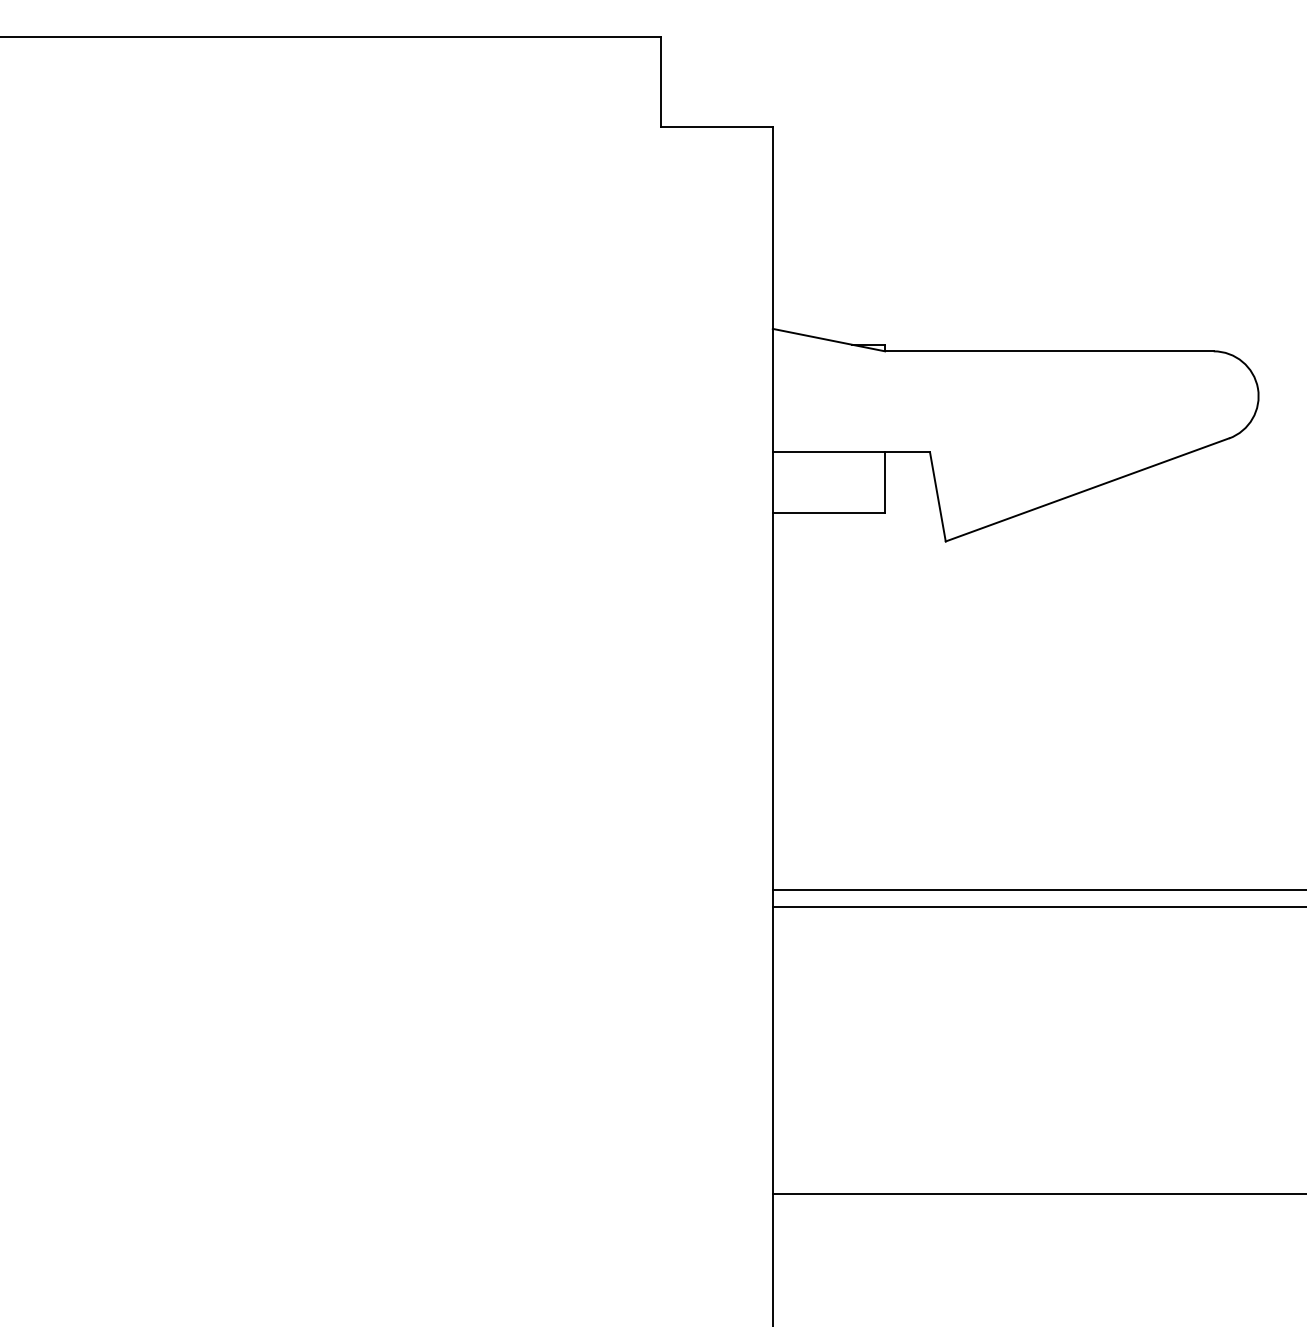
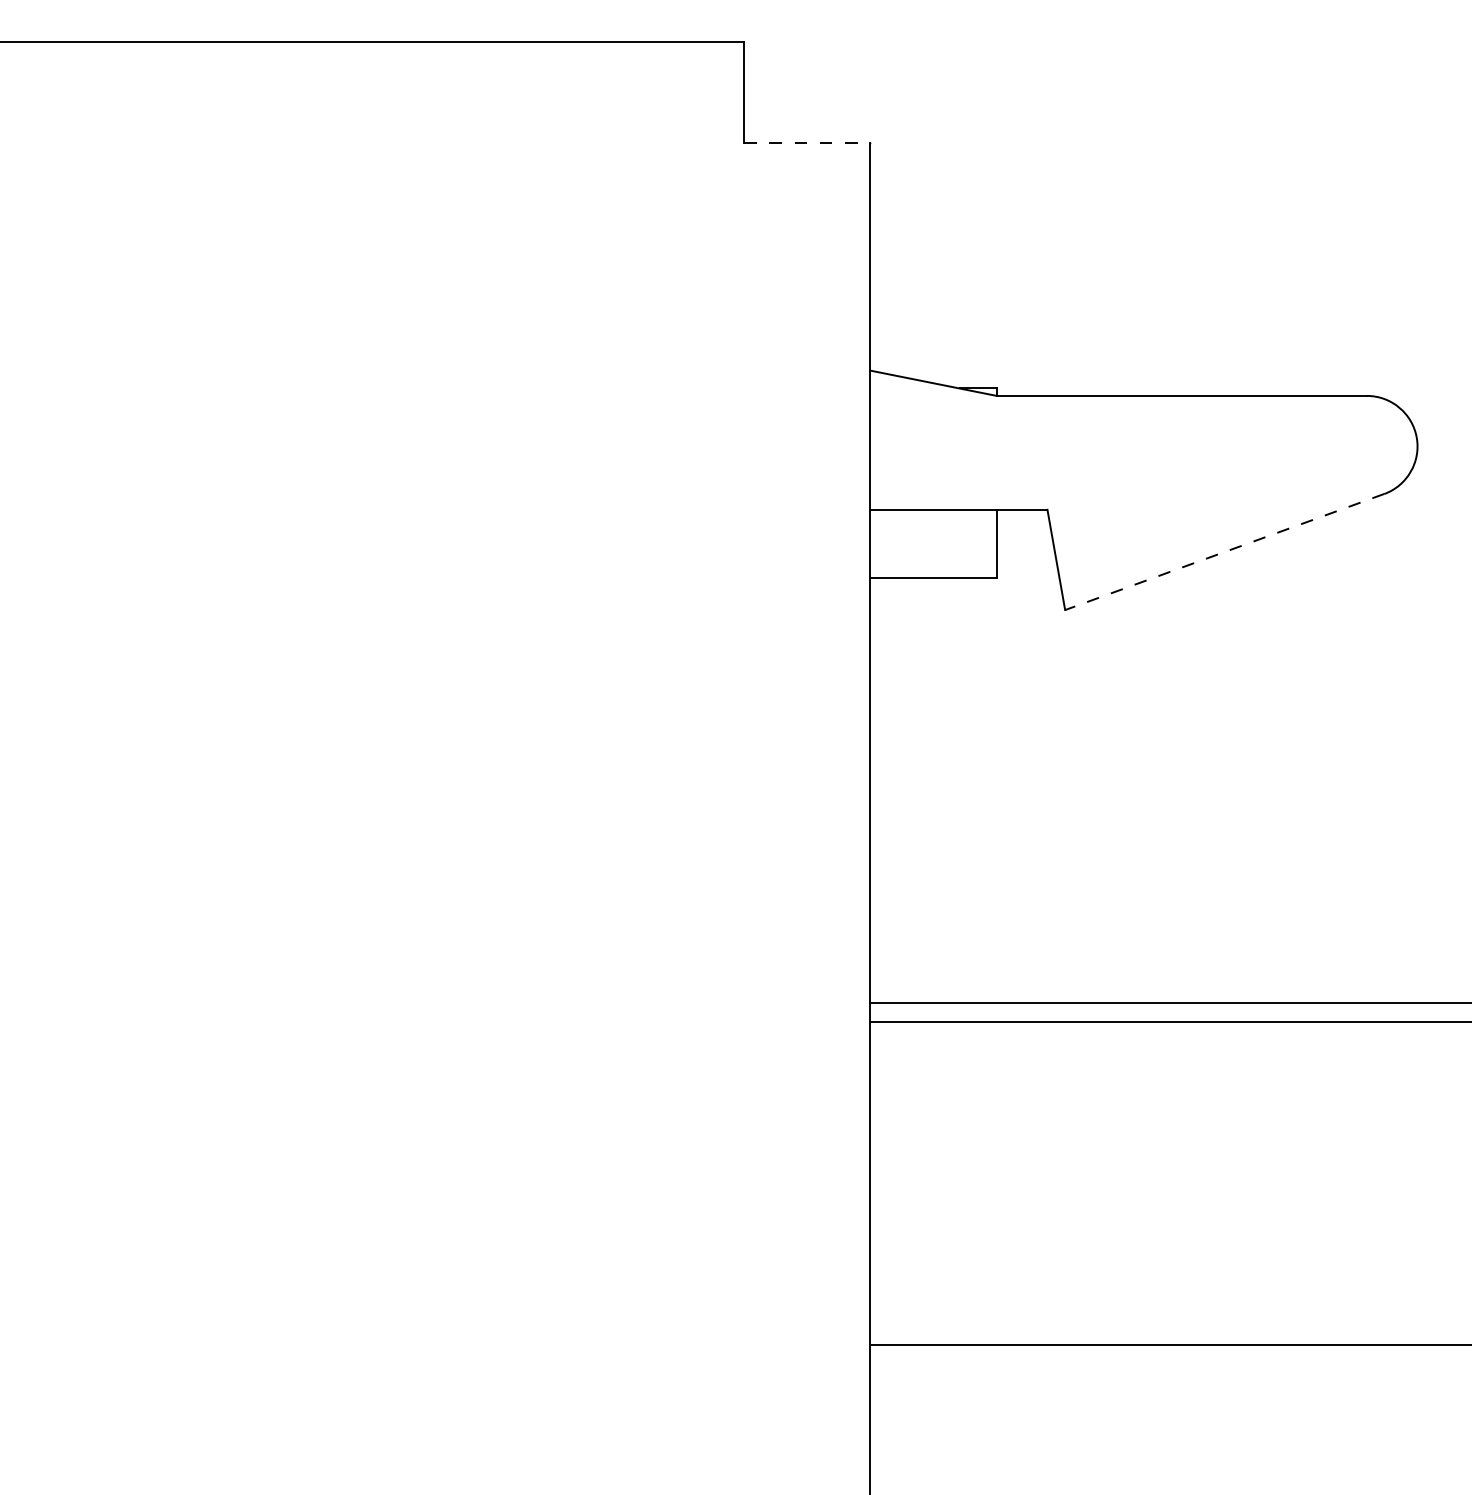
line: (716, 126) -> (807, 142), solid -> dashed
line: (1087, 490) -> (1224, 552), solid -> dashed

